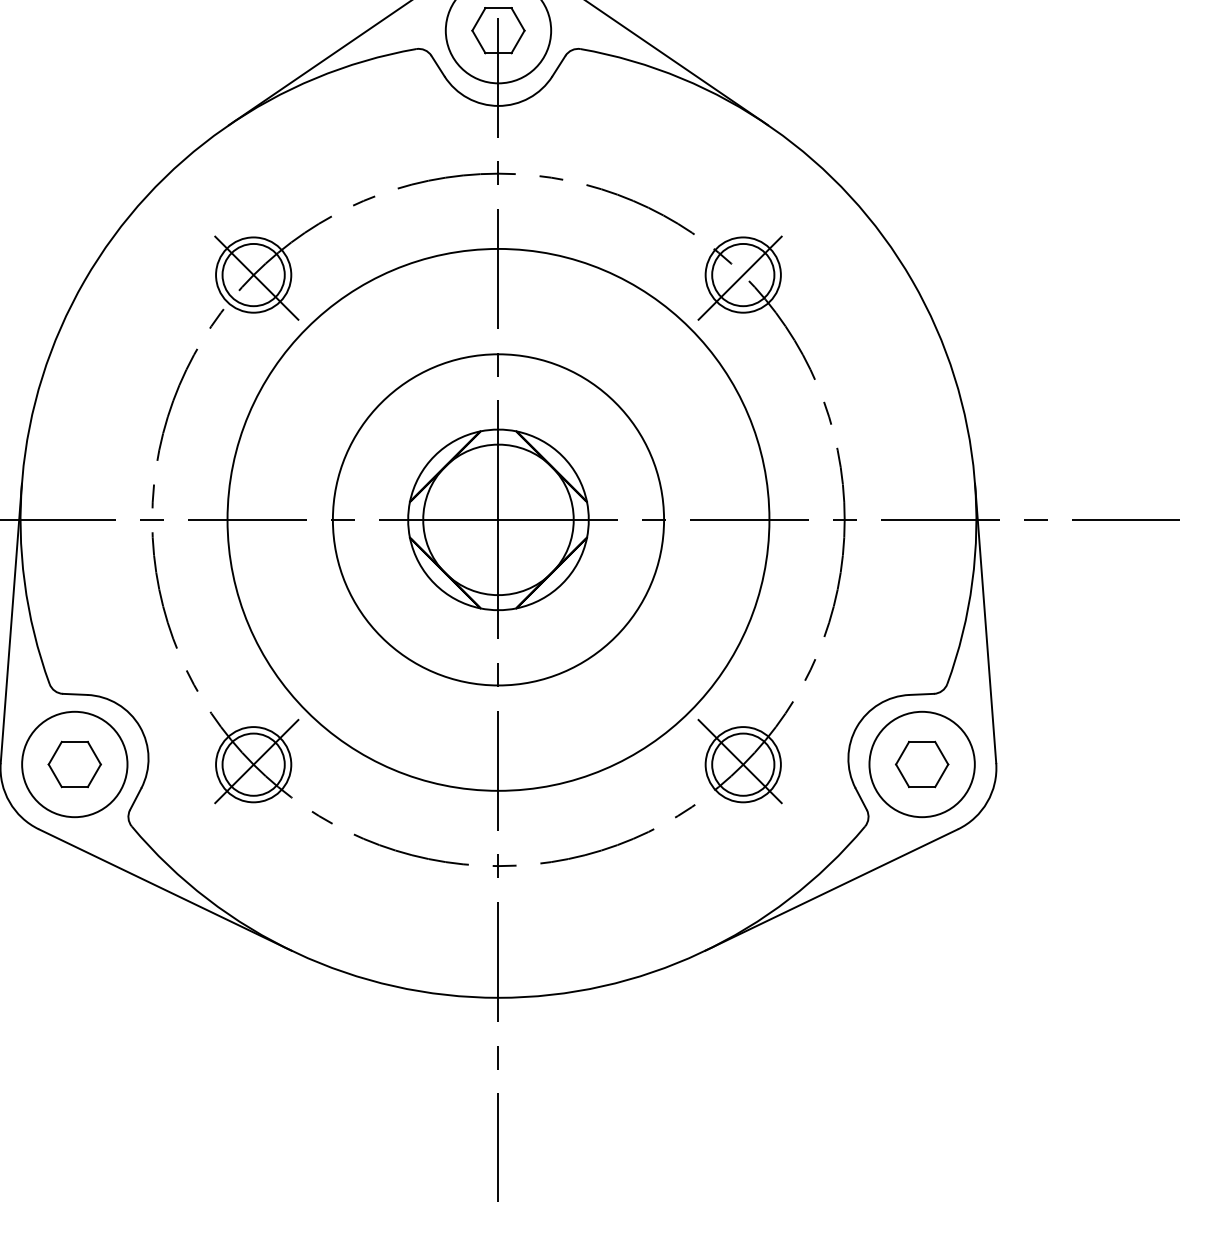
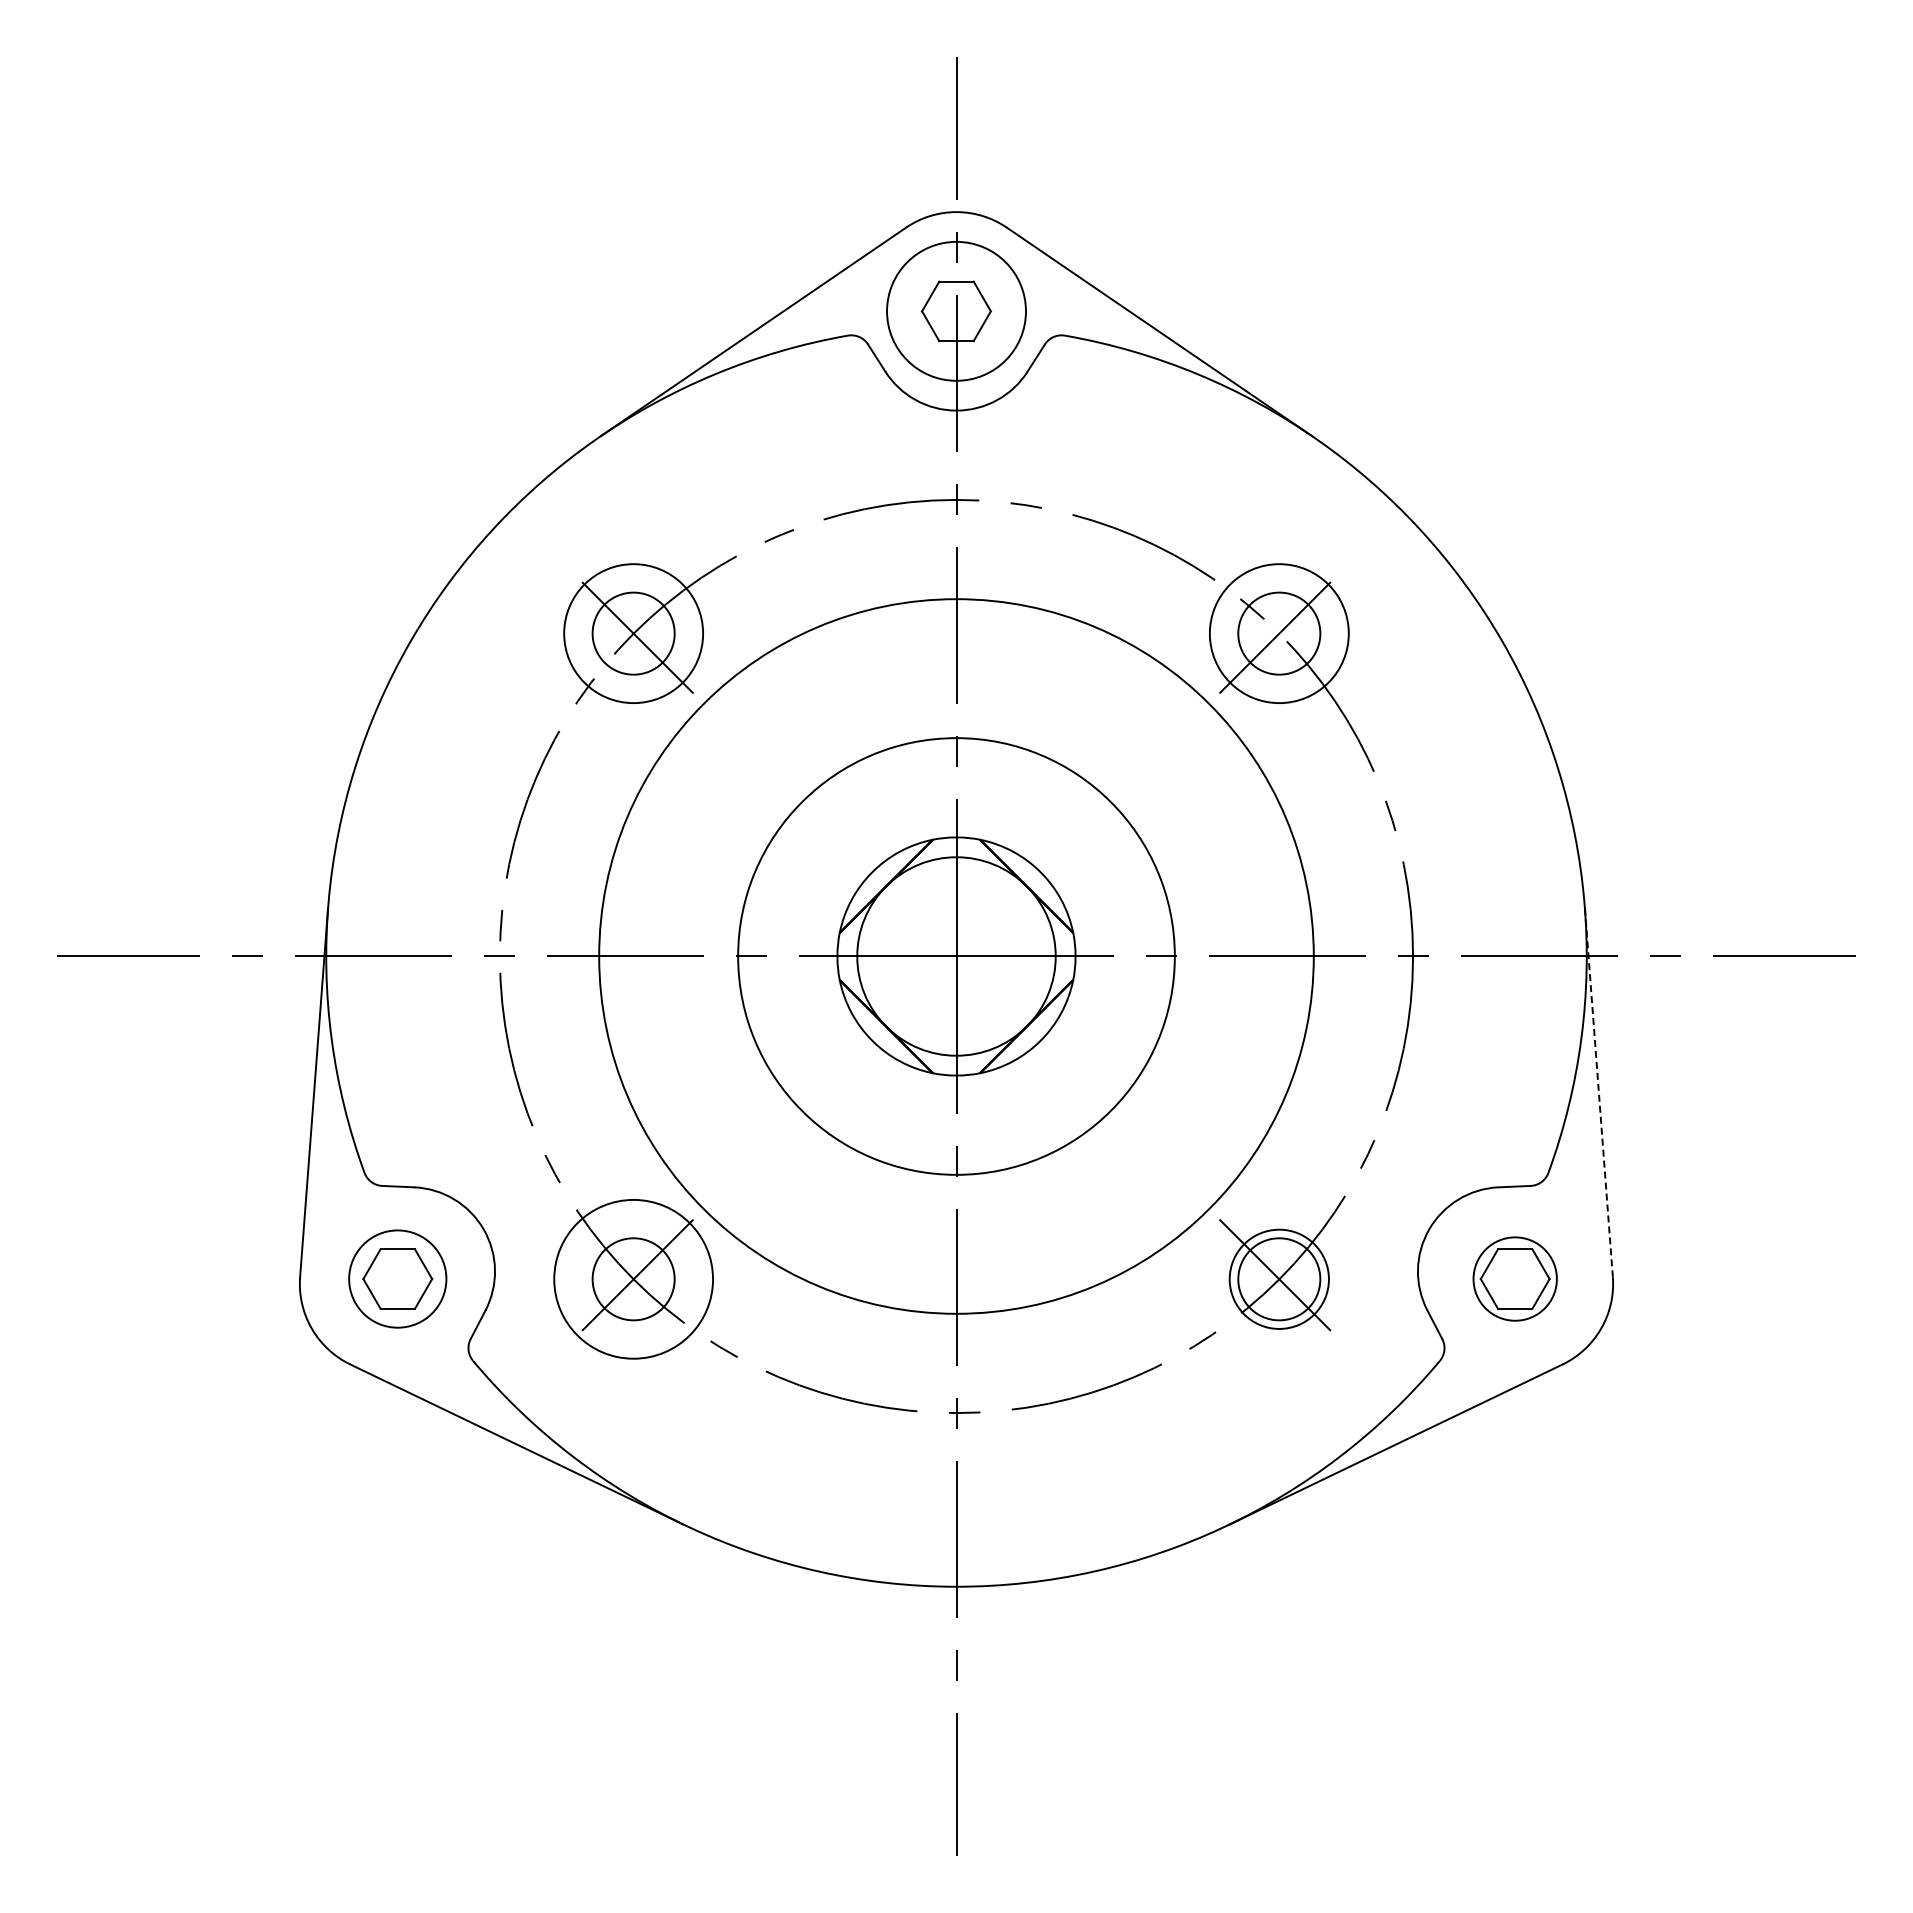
circle: (253, 274) -> (633, 633), size x1.4
circle: (742, 274) -> (1278, 633), size x1.4
line: (985, 623) -> (1598, 1093), solid -> dashed
circle: (74, 764) -> (397, 1278), size x0.7
circle: (253, 764) -> (633, 1278), size x1.6
circle: (921, 764) -> (1514, 1278), size x0.6

